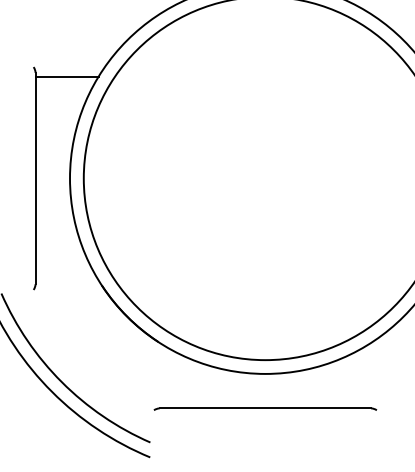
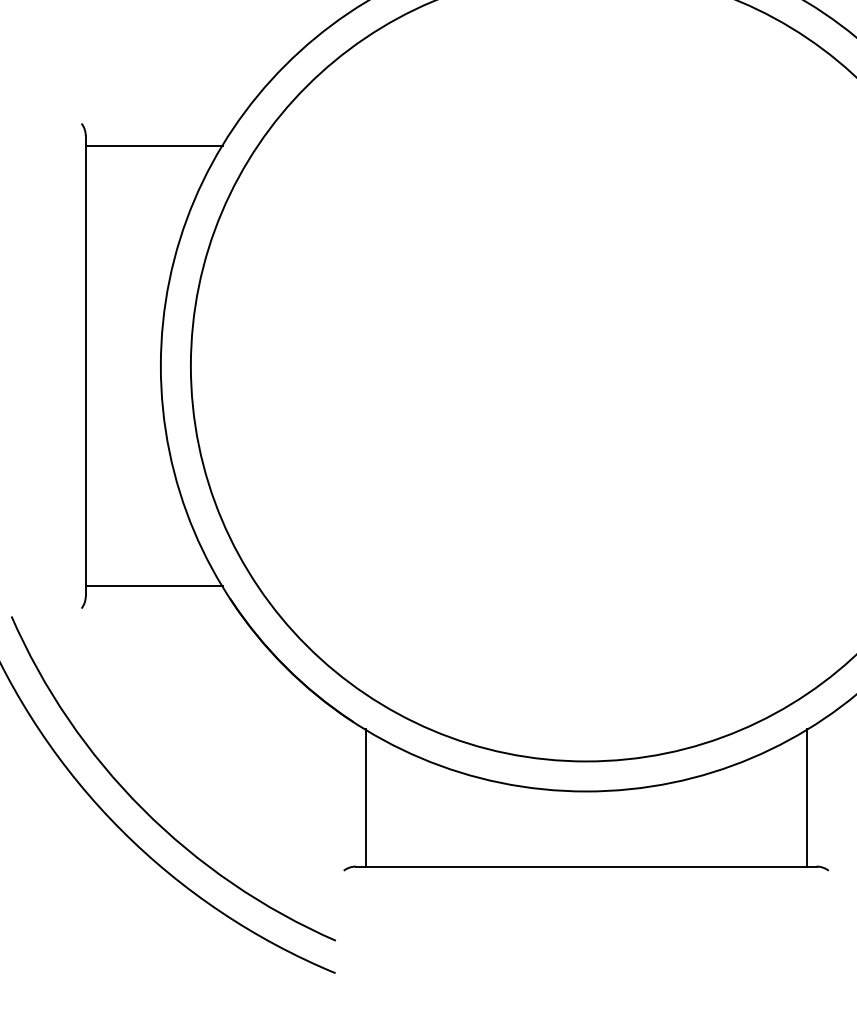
line: (66, 279) -> (153, 585), added
line: (164, 376) -> (366, 797), added
line: (366, 376) -> (806, 797), added

